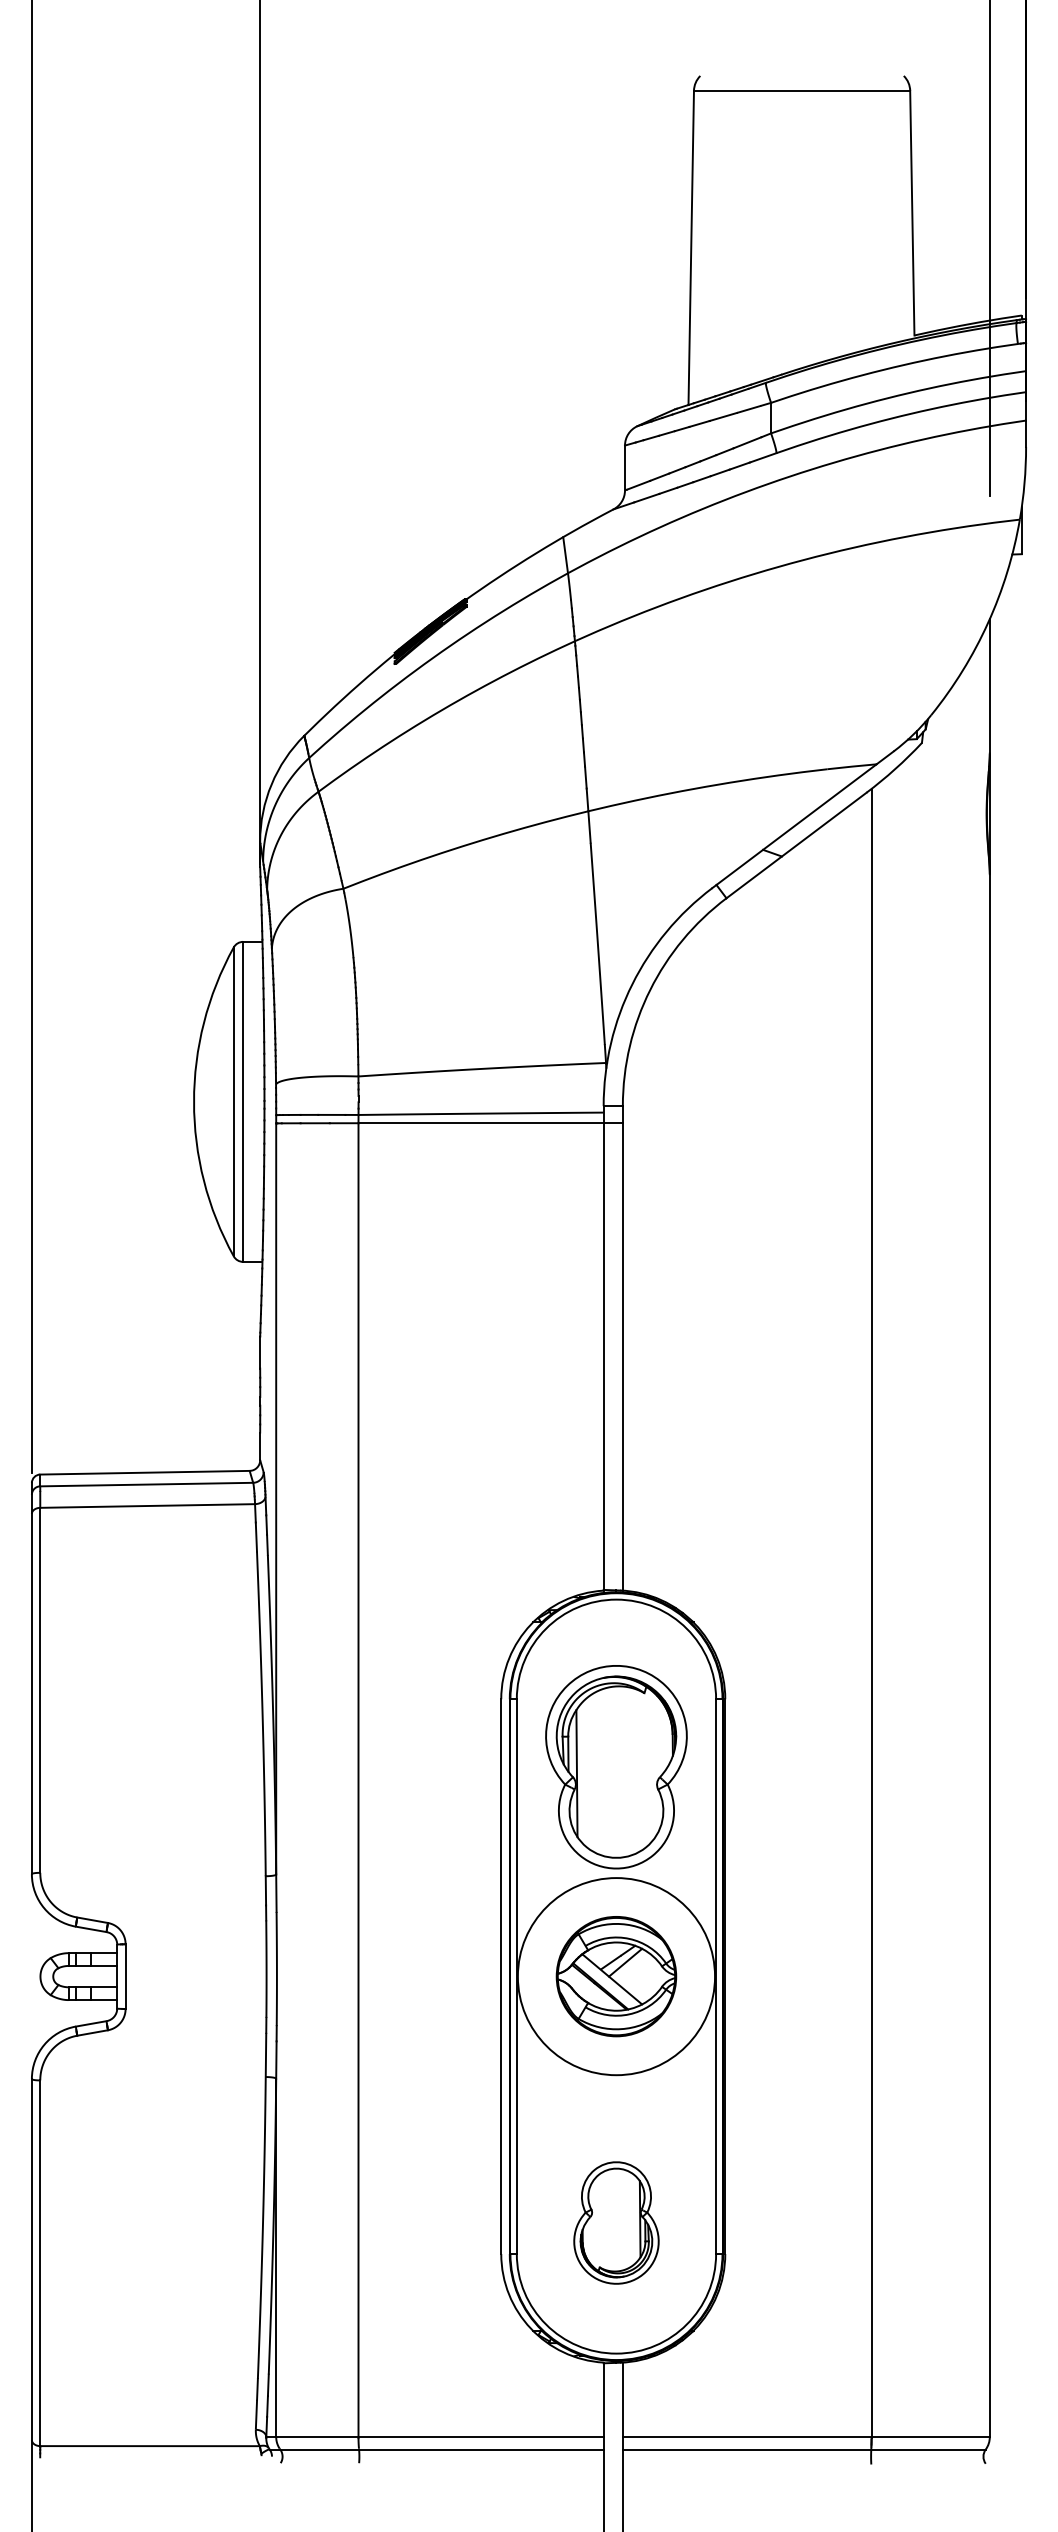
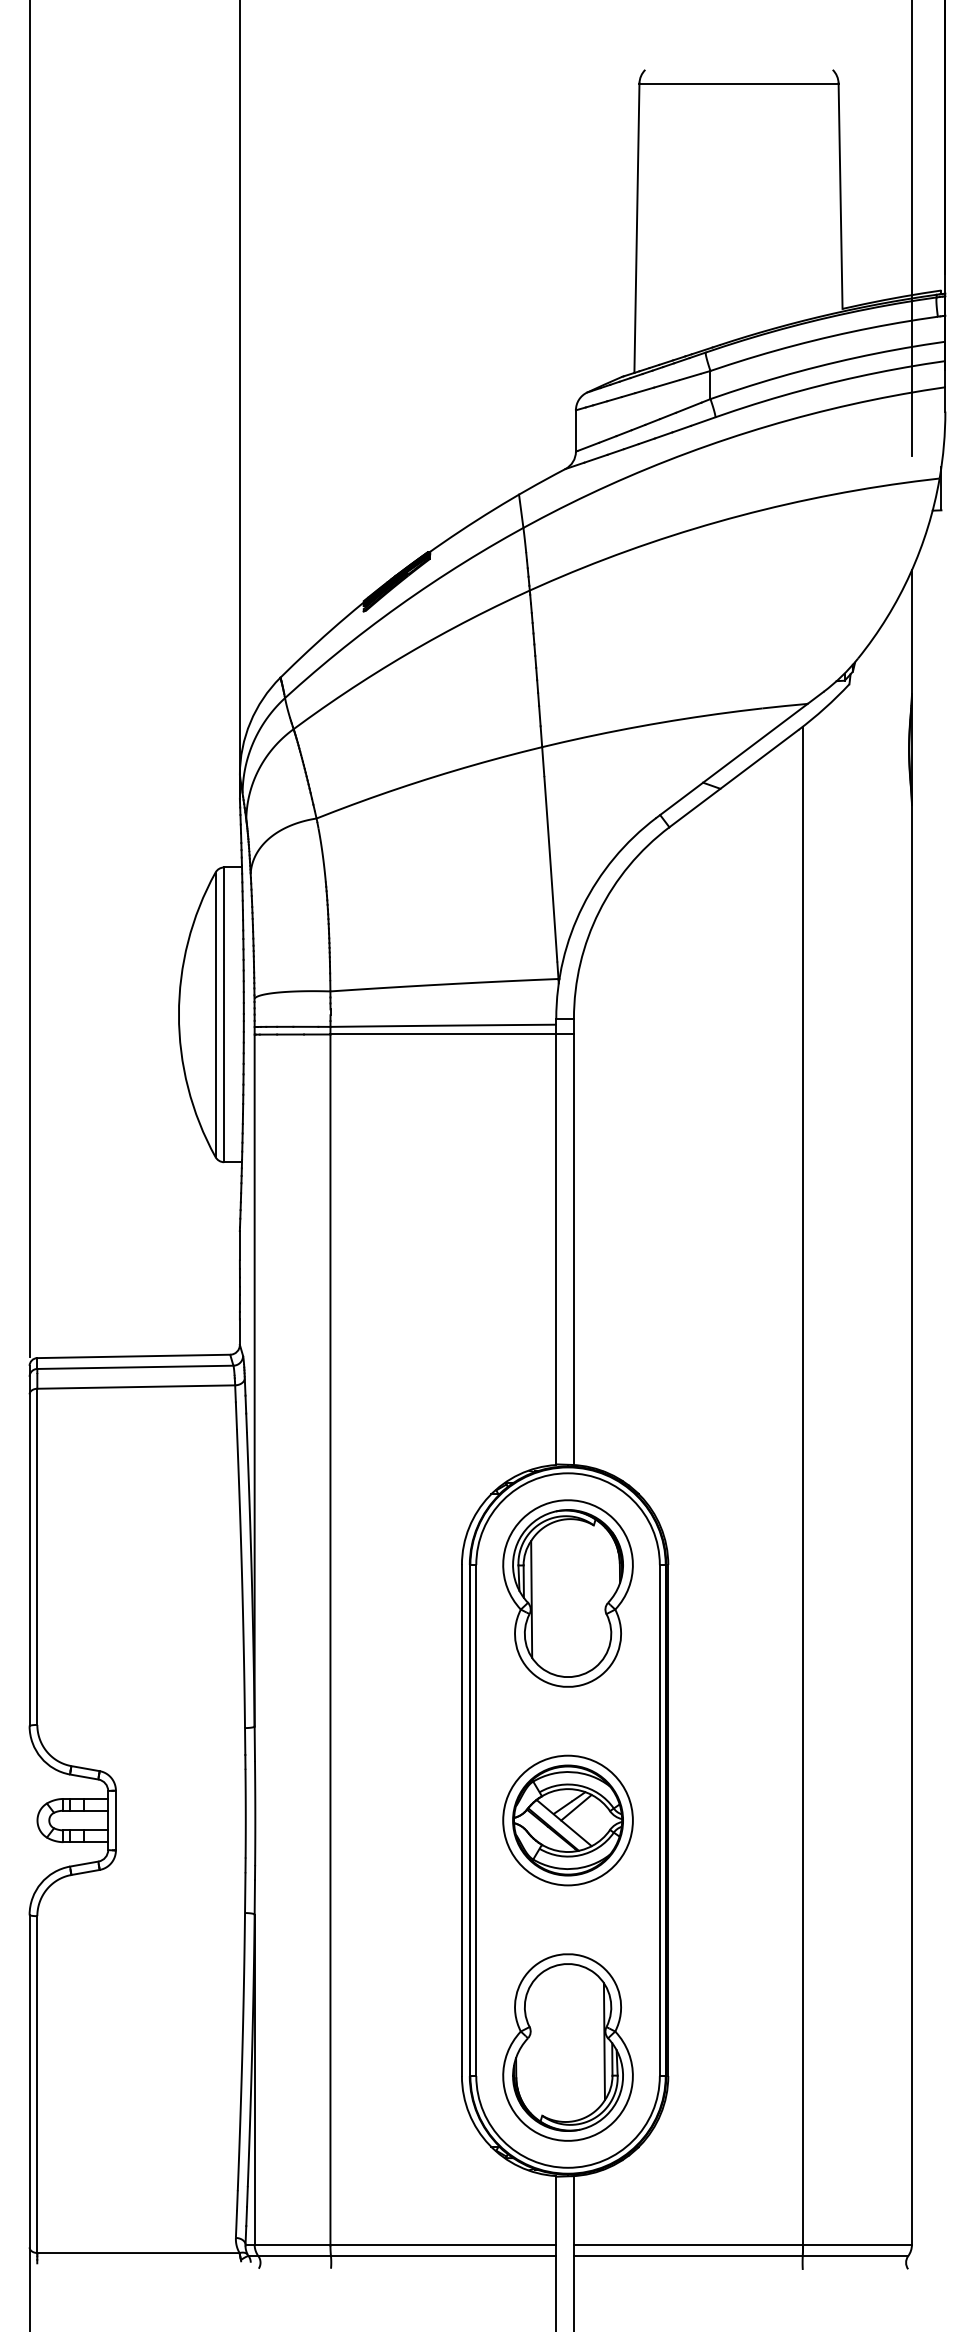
part: (616, 1767) -> (568, 1593), moved
circle: (616, 1976) -> (568, 1820), size x0.71
part: (616, 2222) -> (568, 2047), size x1.67

